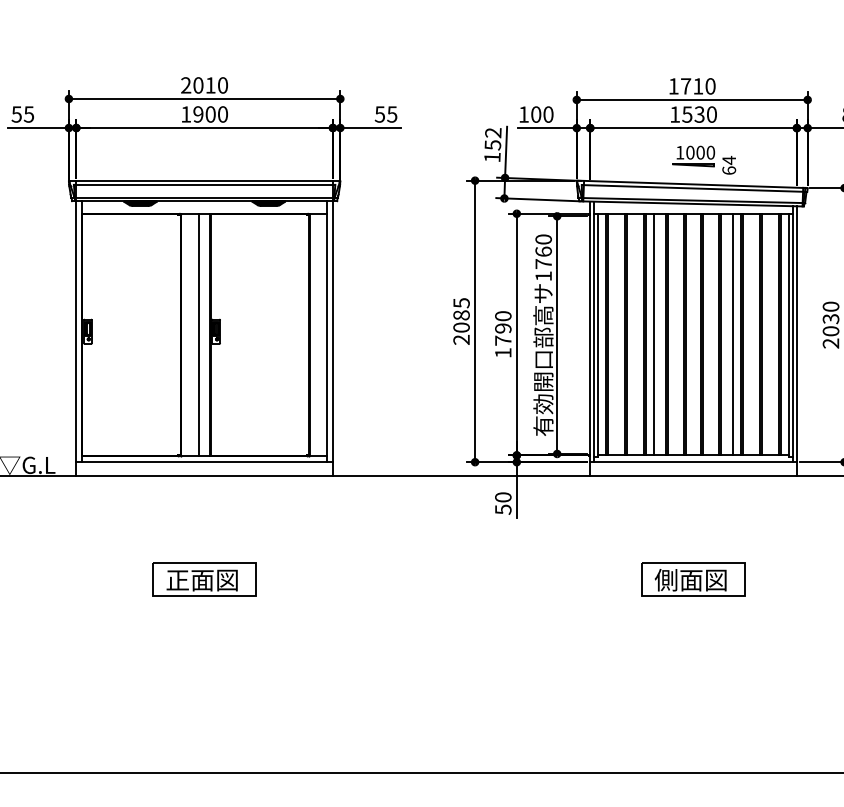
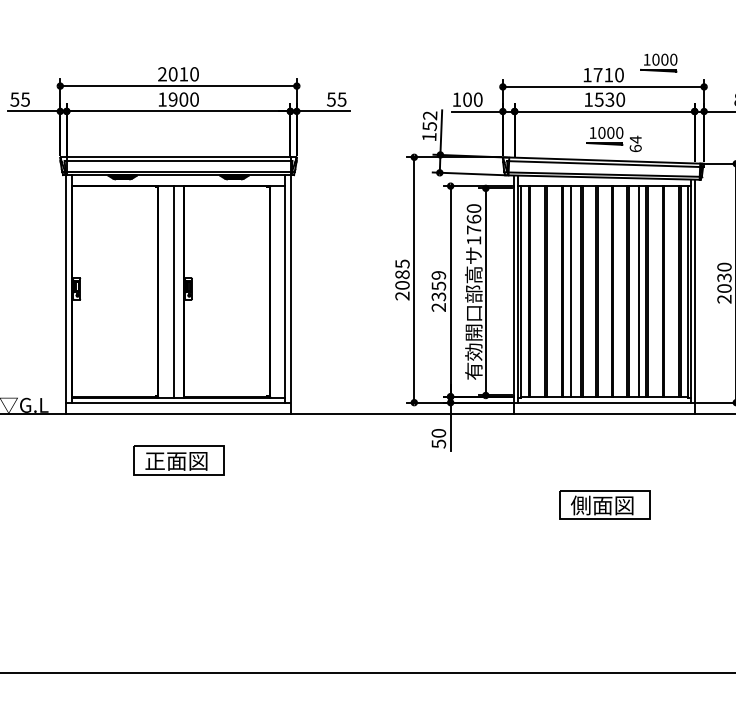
part: (755, 72) -> (658, 63), added
text: (503, 334) -> (439, 291), 1790 -> 2359
part: (204, 579) -> (178, 460), moved

